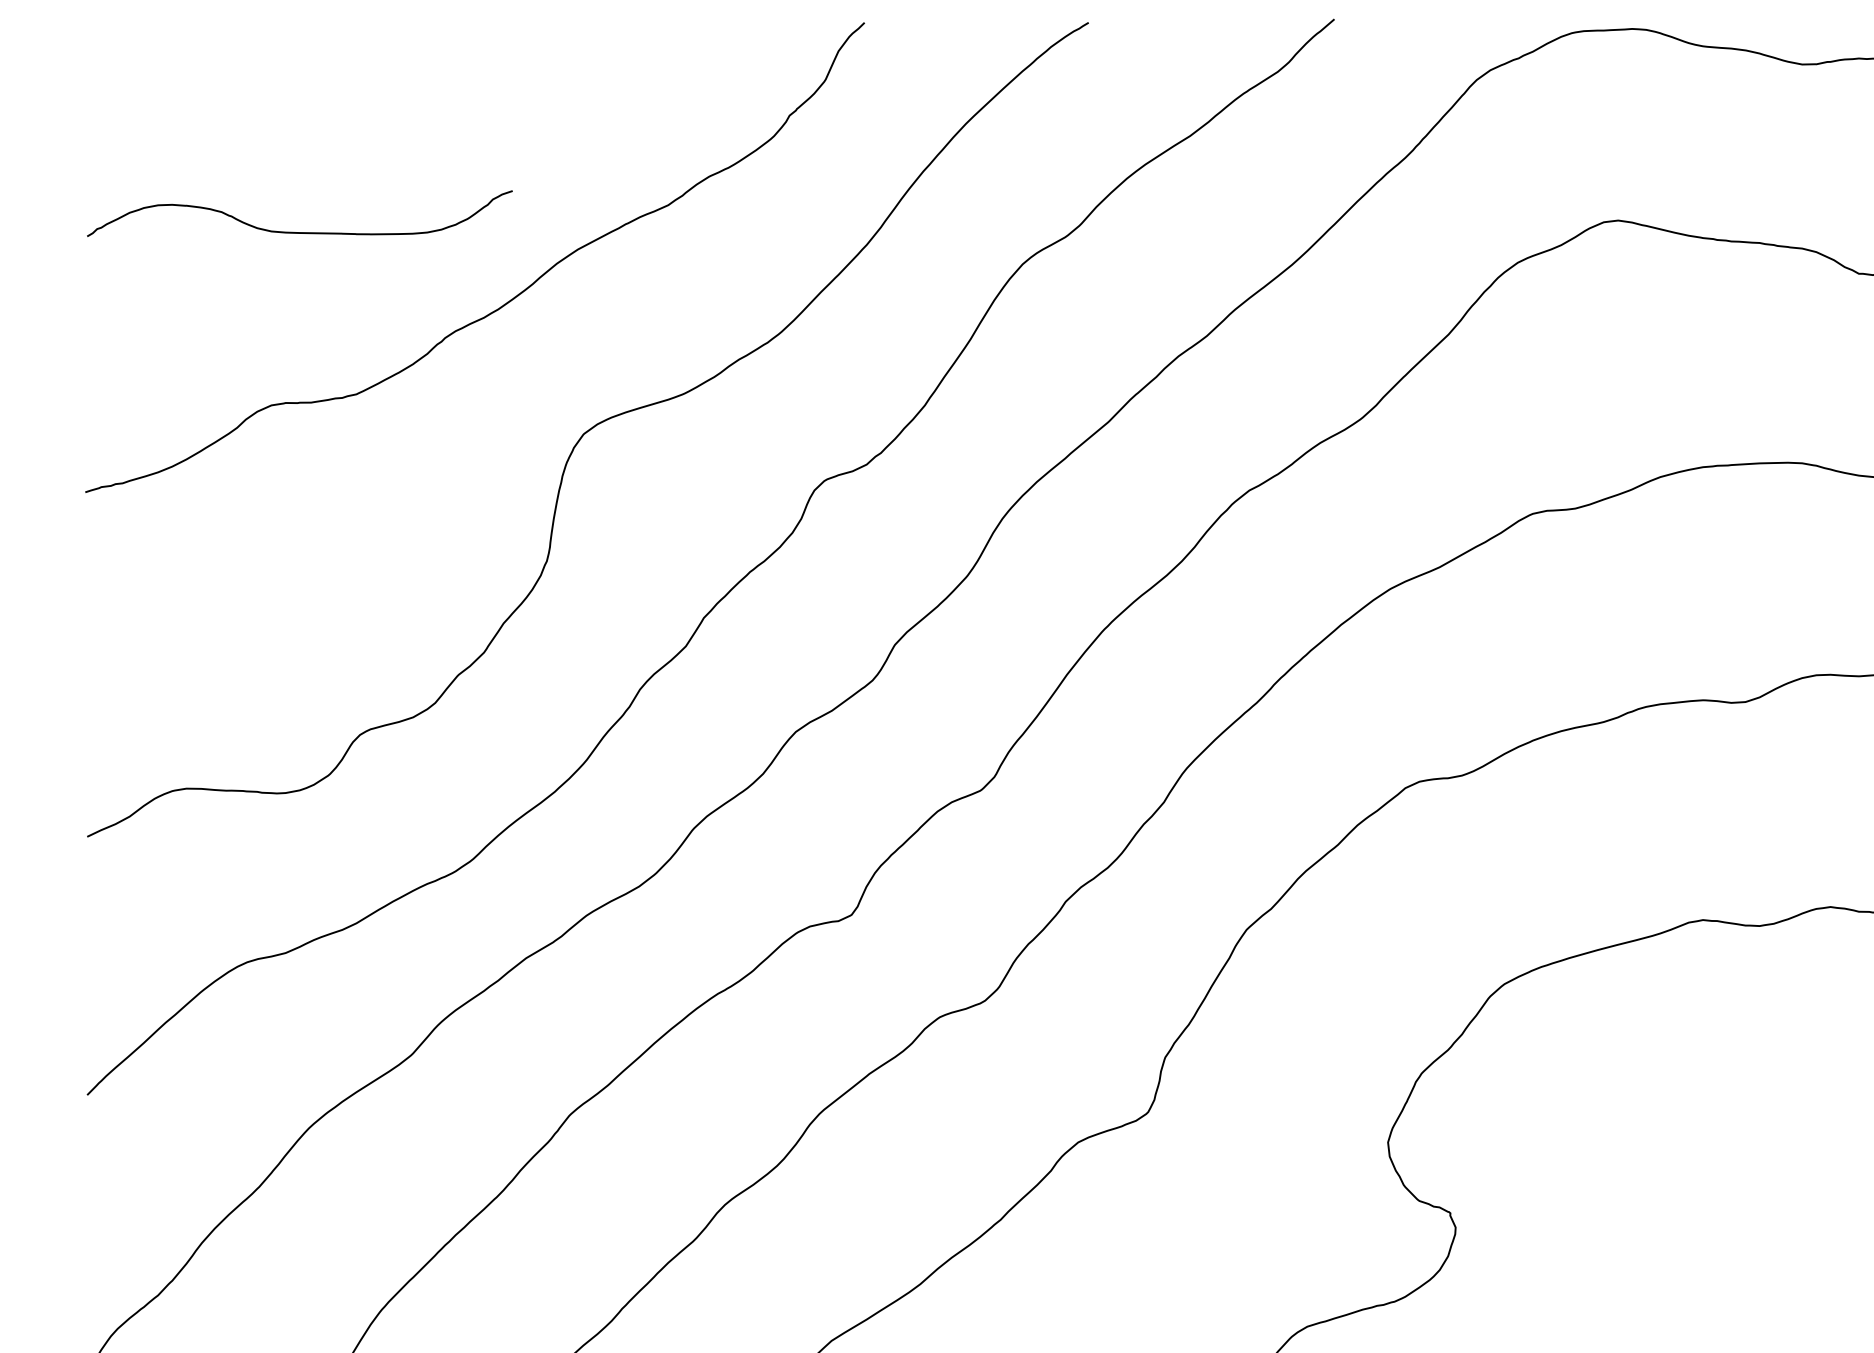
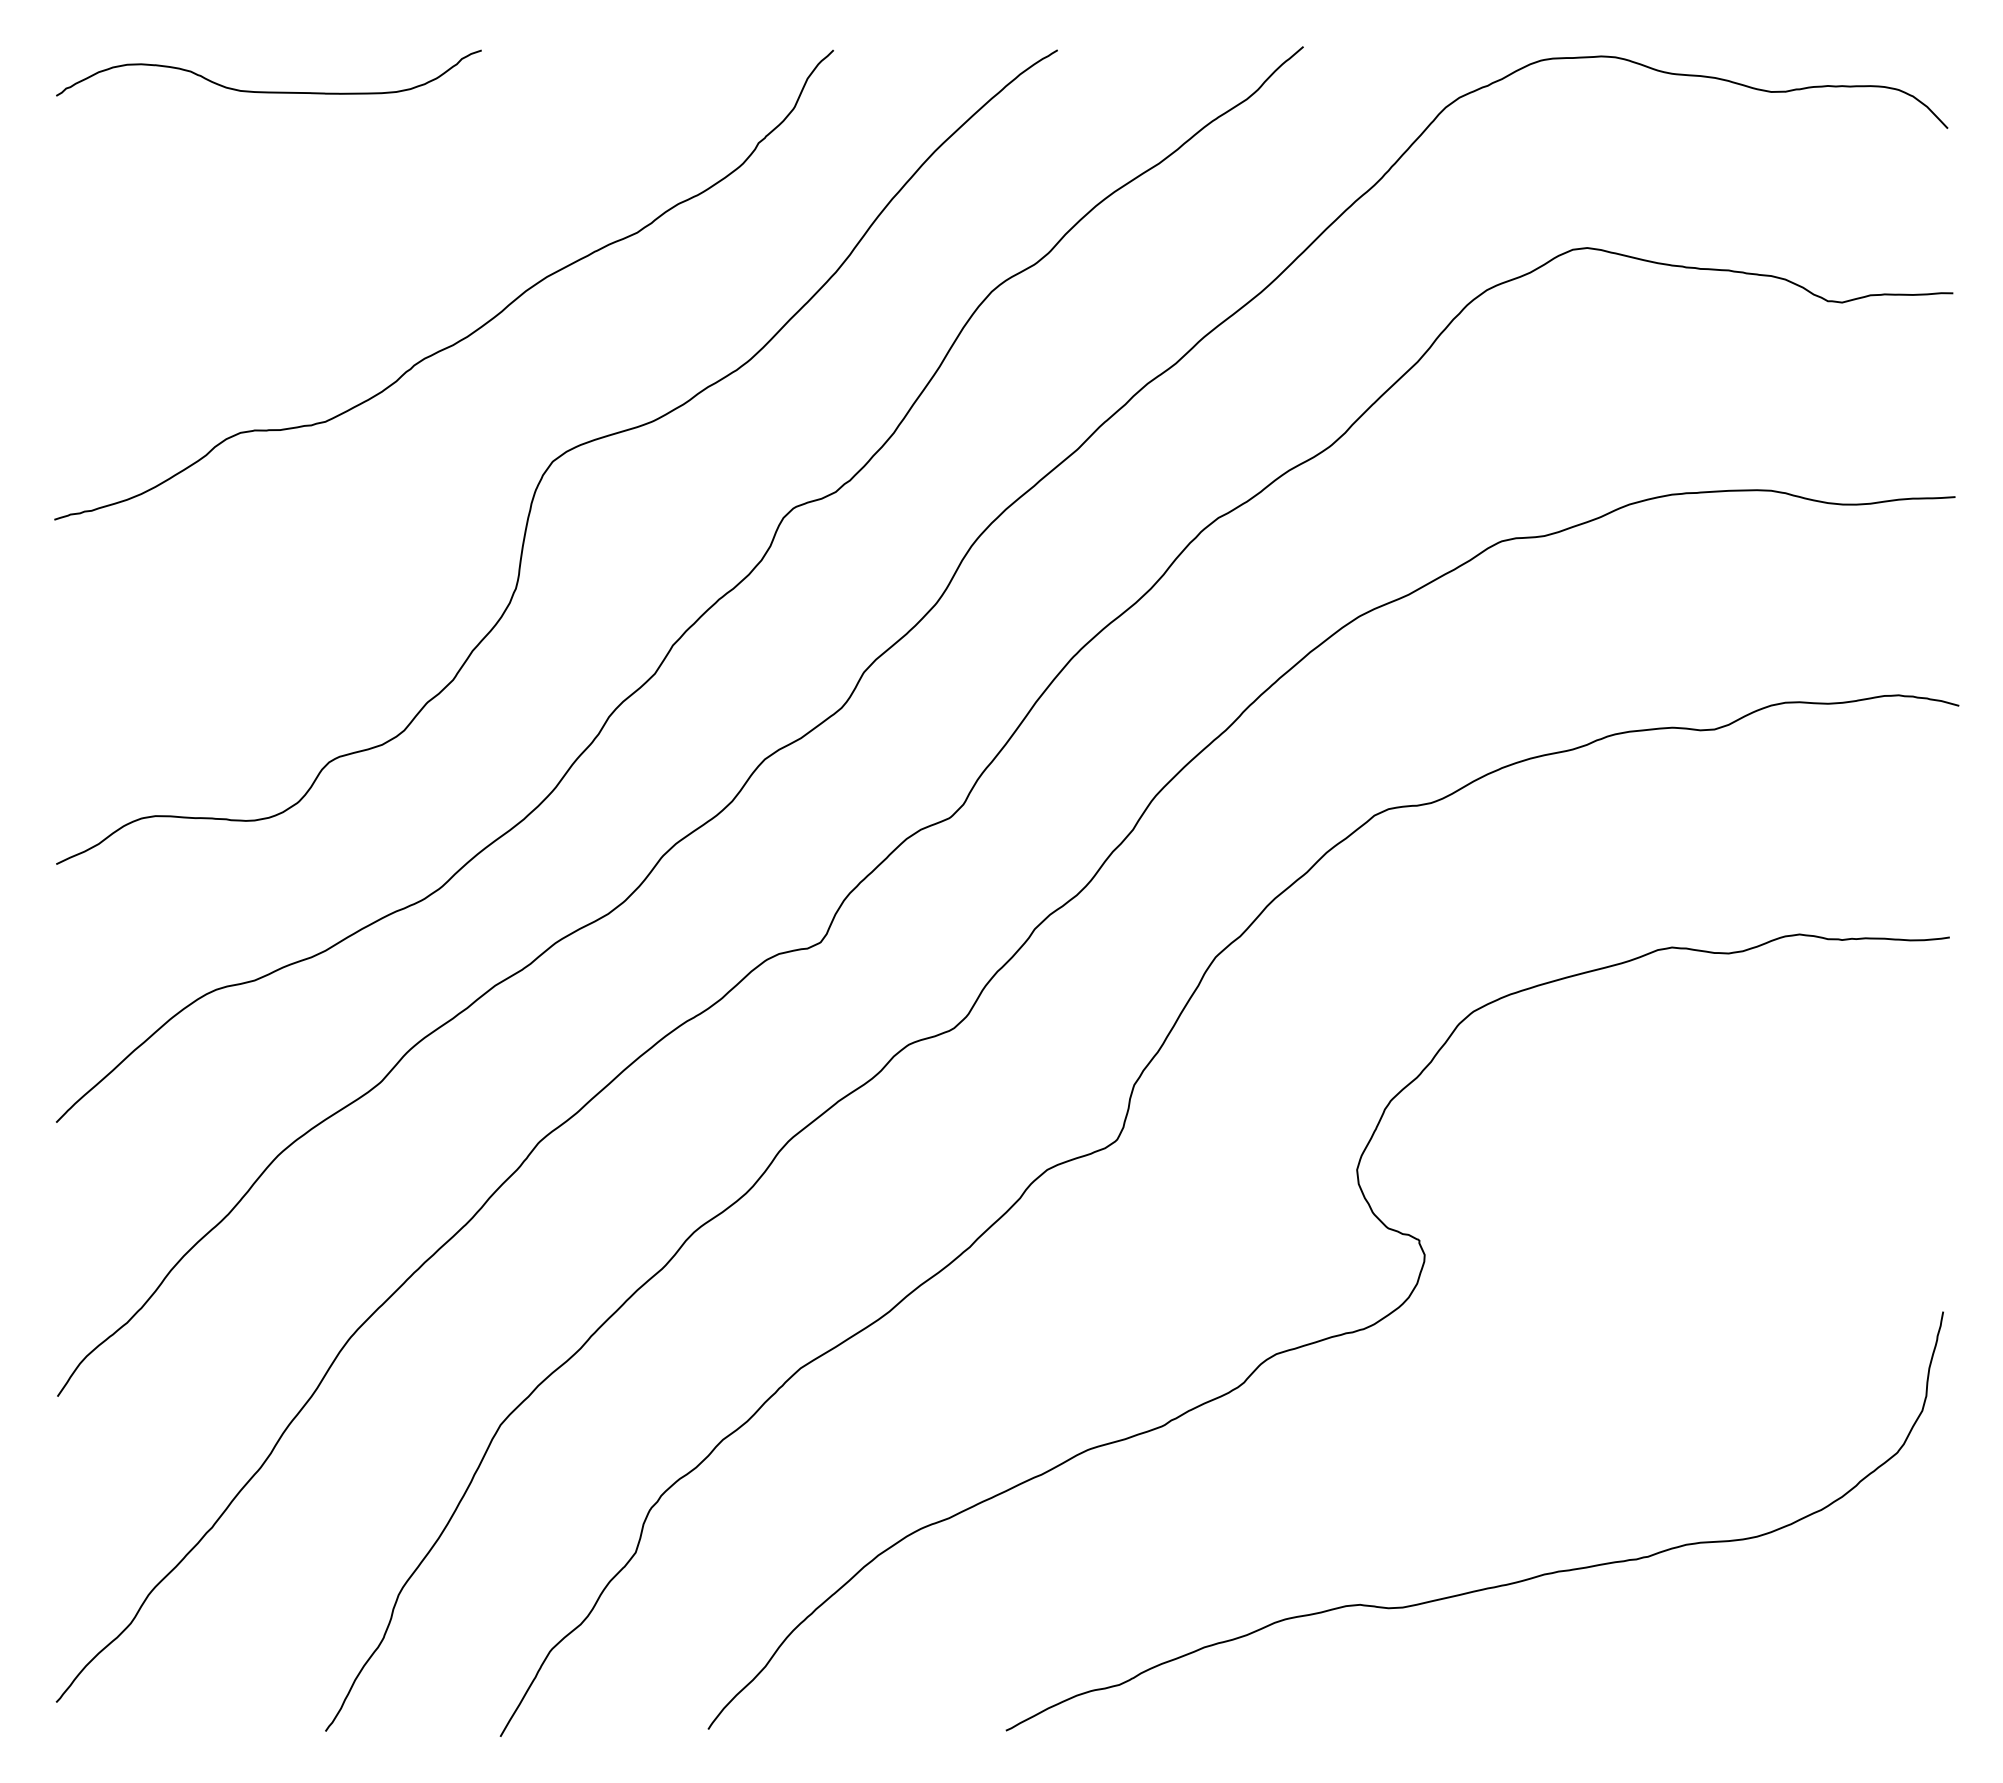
curve: (299, 232) -> (268, 91), moved

